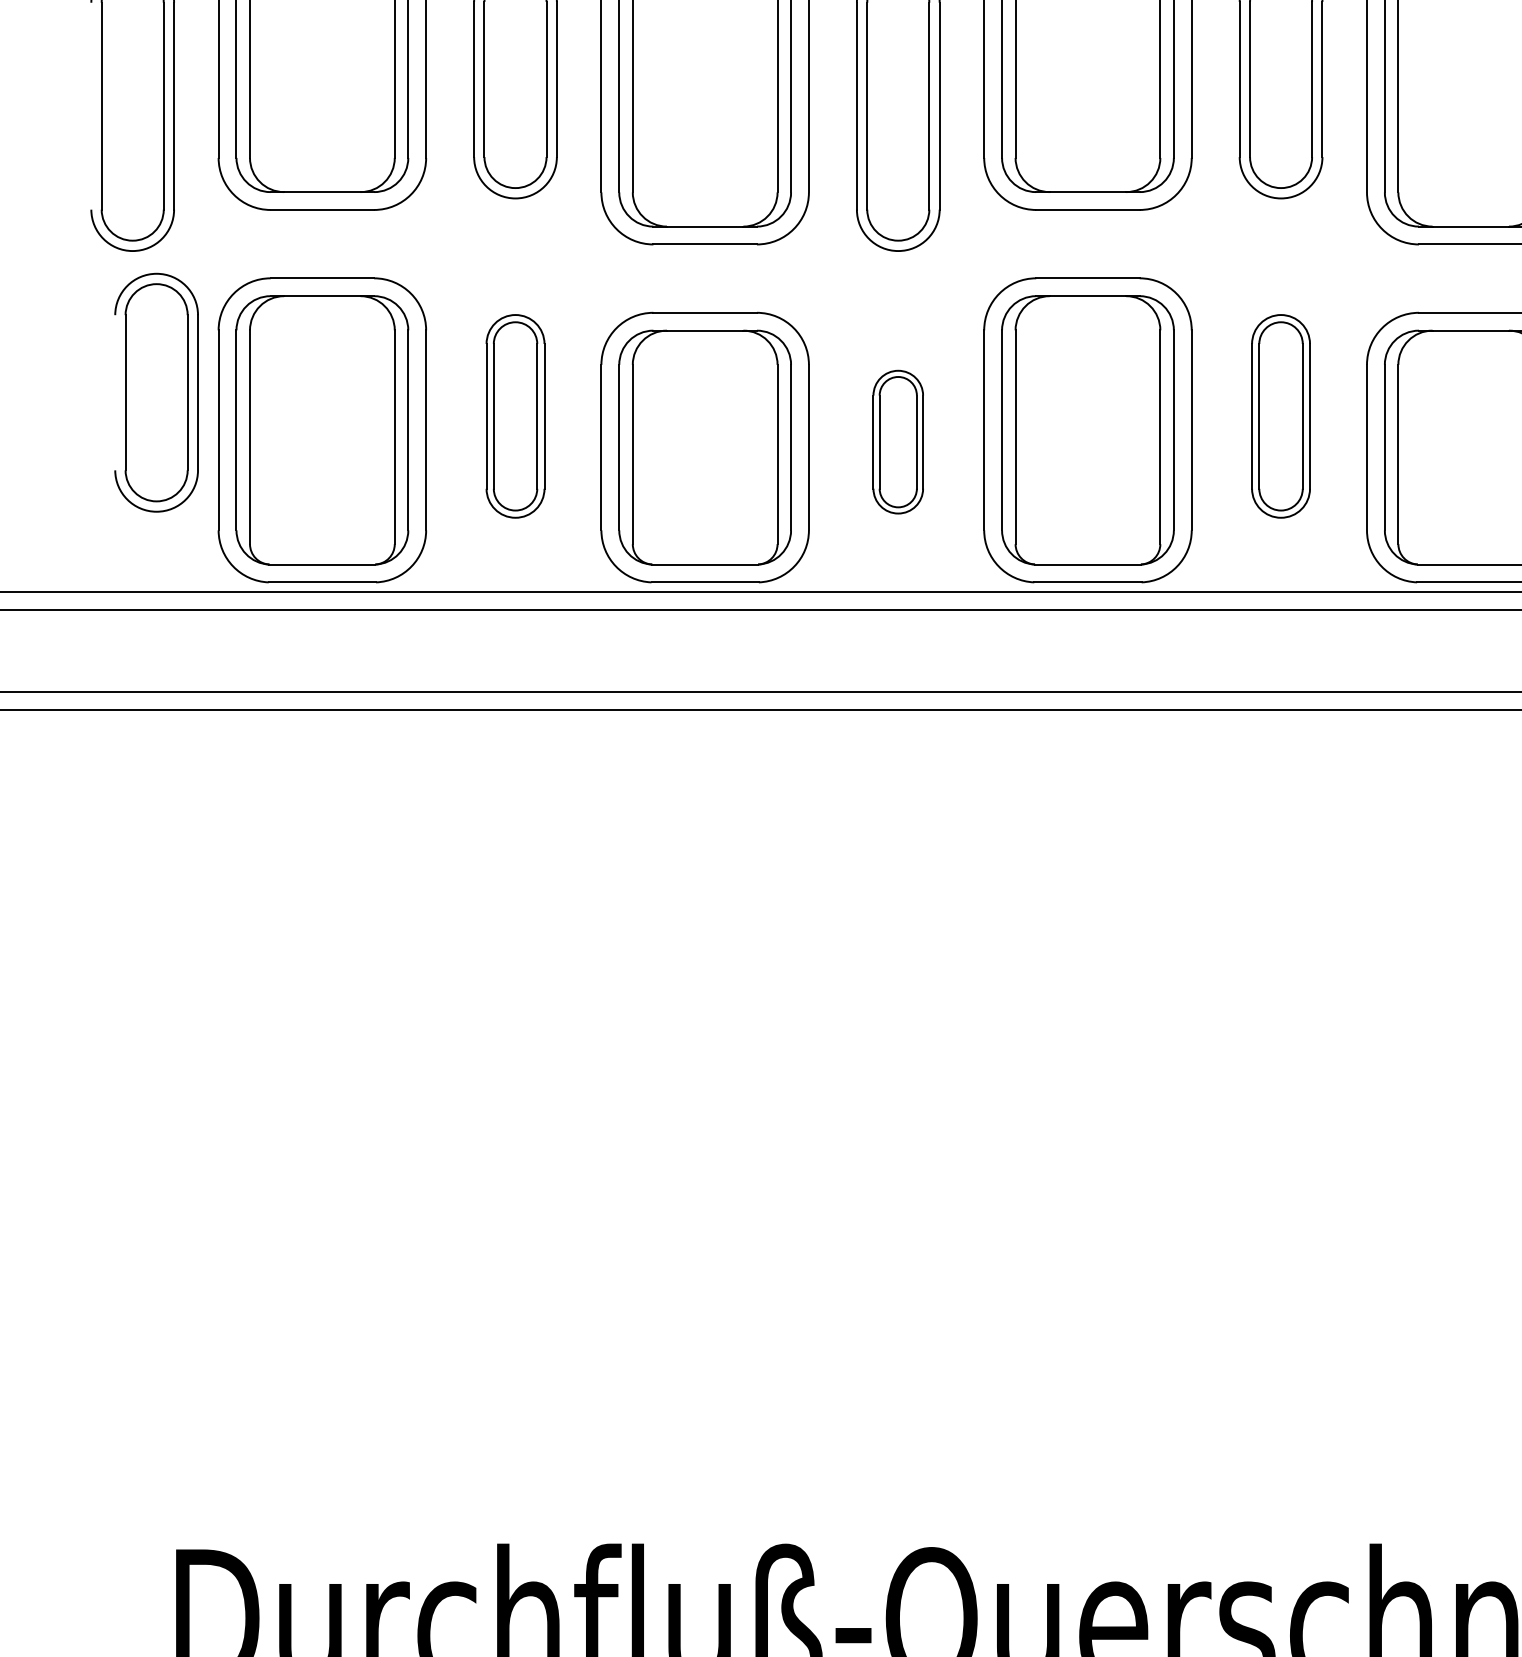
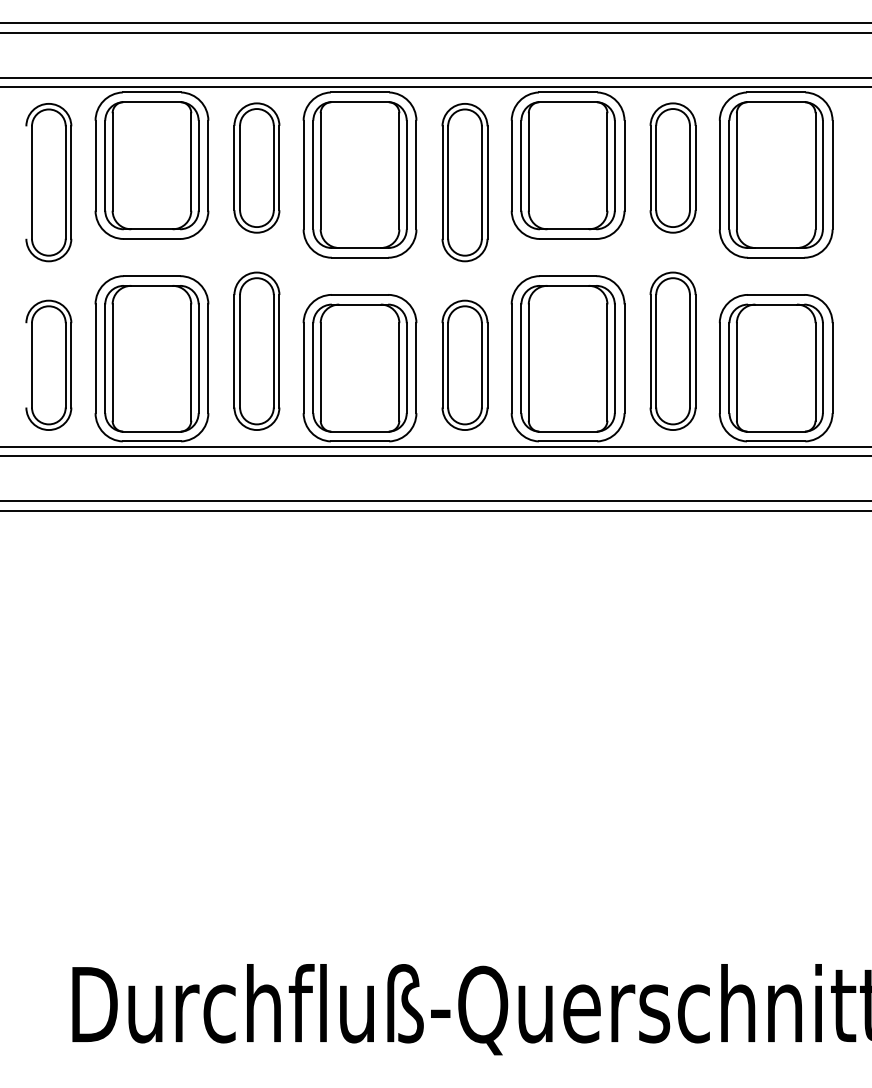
part: (155, 391) -> (48, 364), moved
part: (514, 415) -> (256, 350), size x1.43
part: (1280, 415) -> (672, 350), size x1.43
part: (897, 440) -> (464, 364), size x1.67

